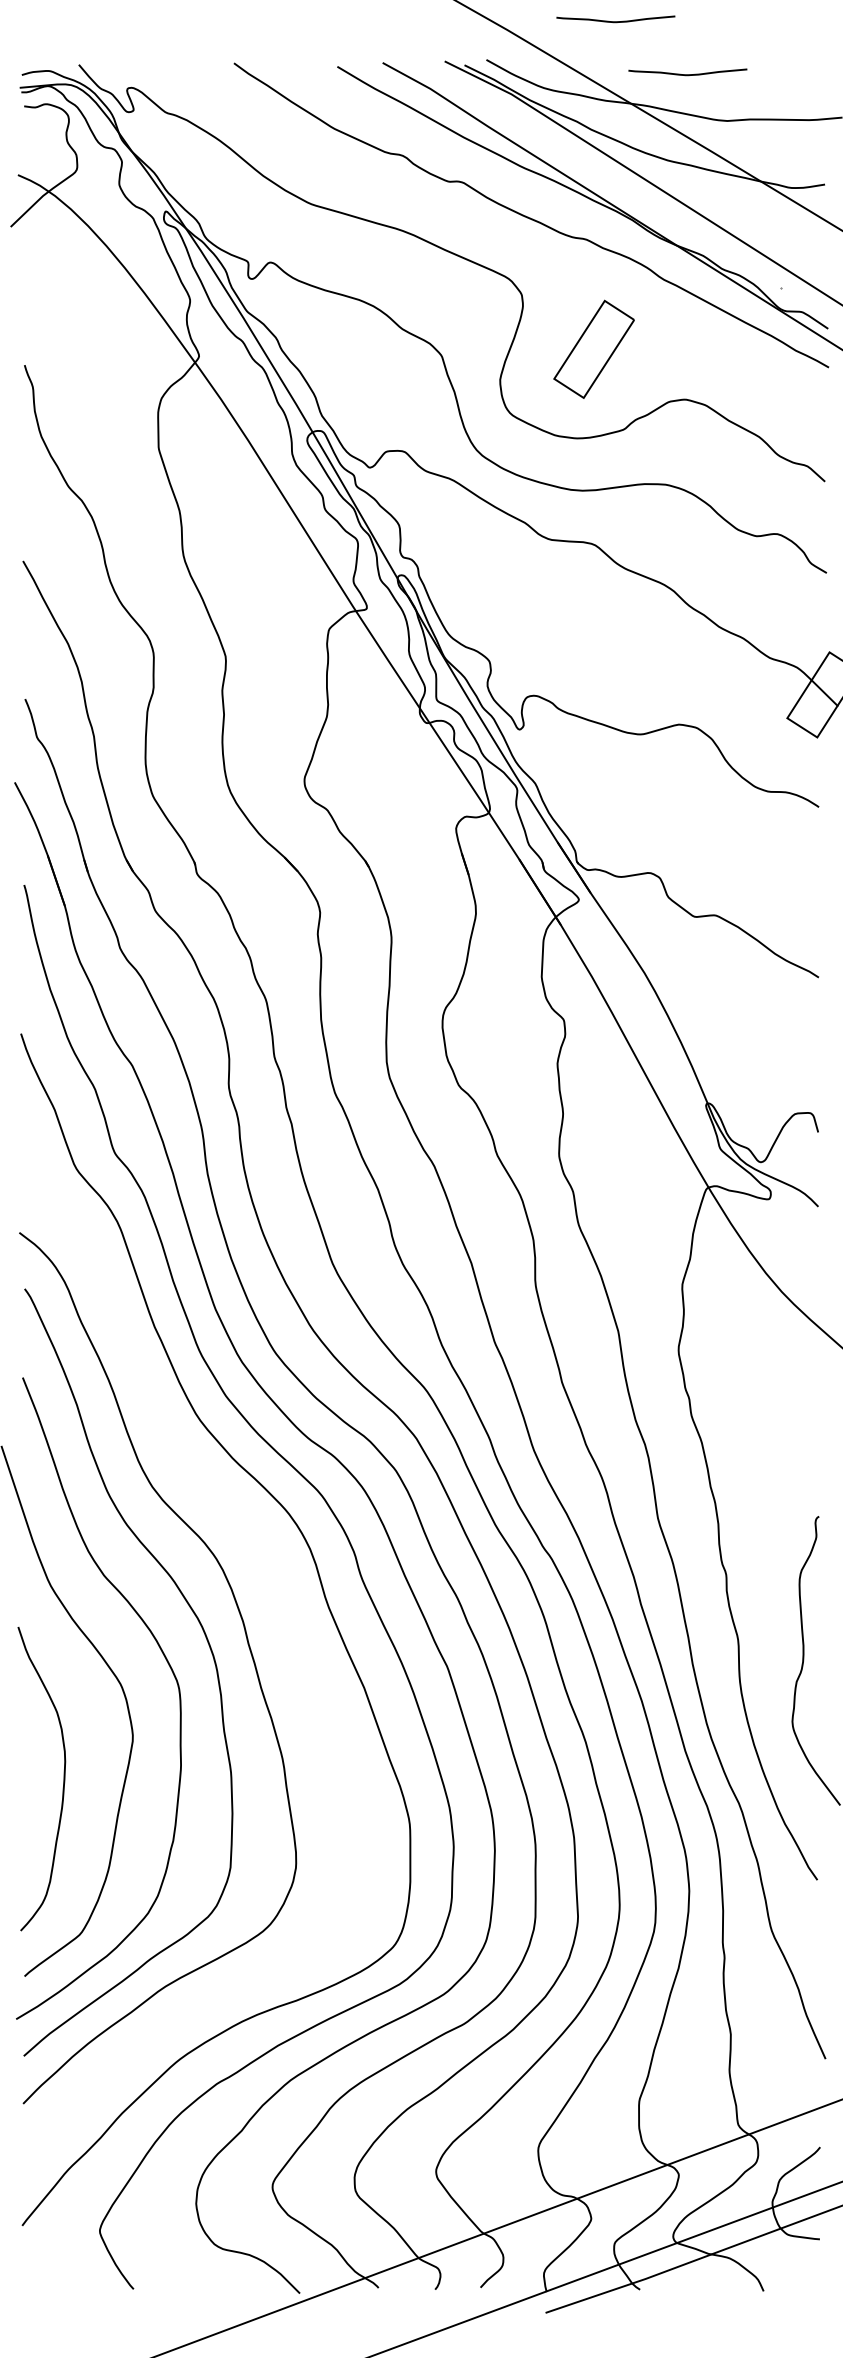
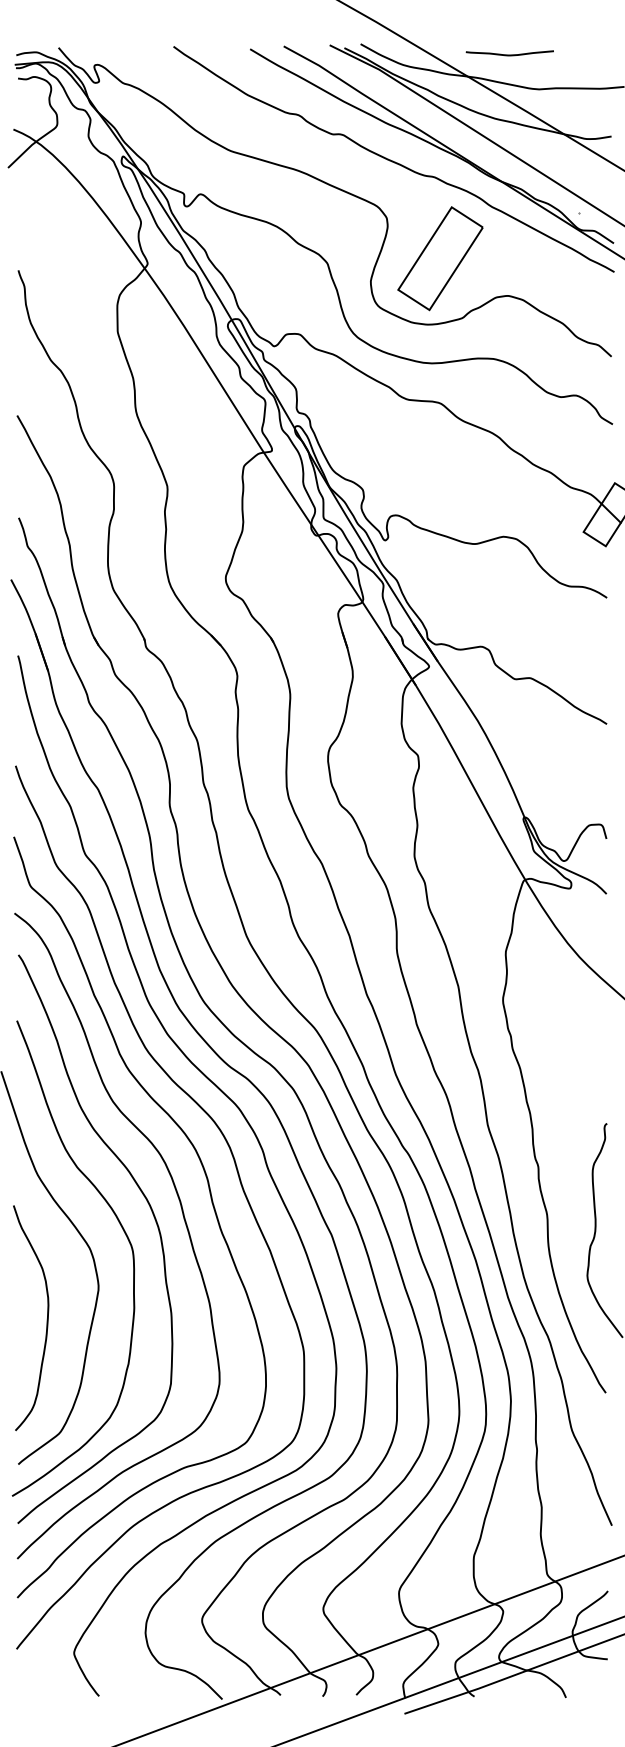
curve: (615, 21) -> (456, 15), removed
part: (593, 349) -> (439, 258), size x1.43
curve: (285, 1623) -> (211, 1202), added

